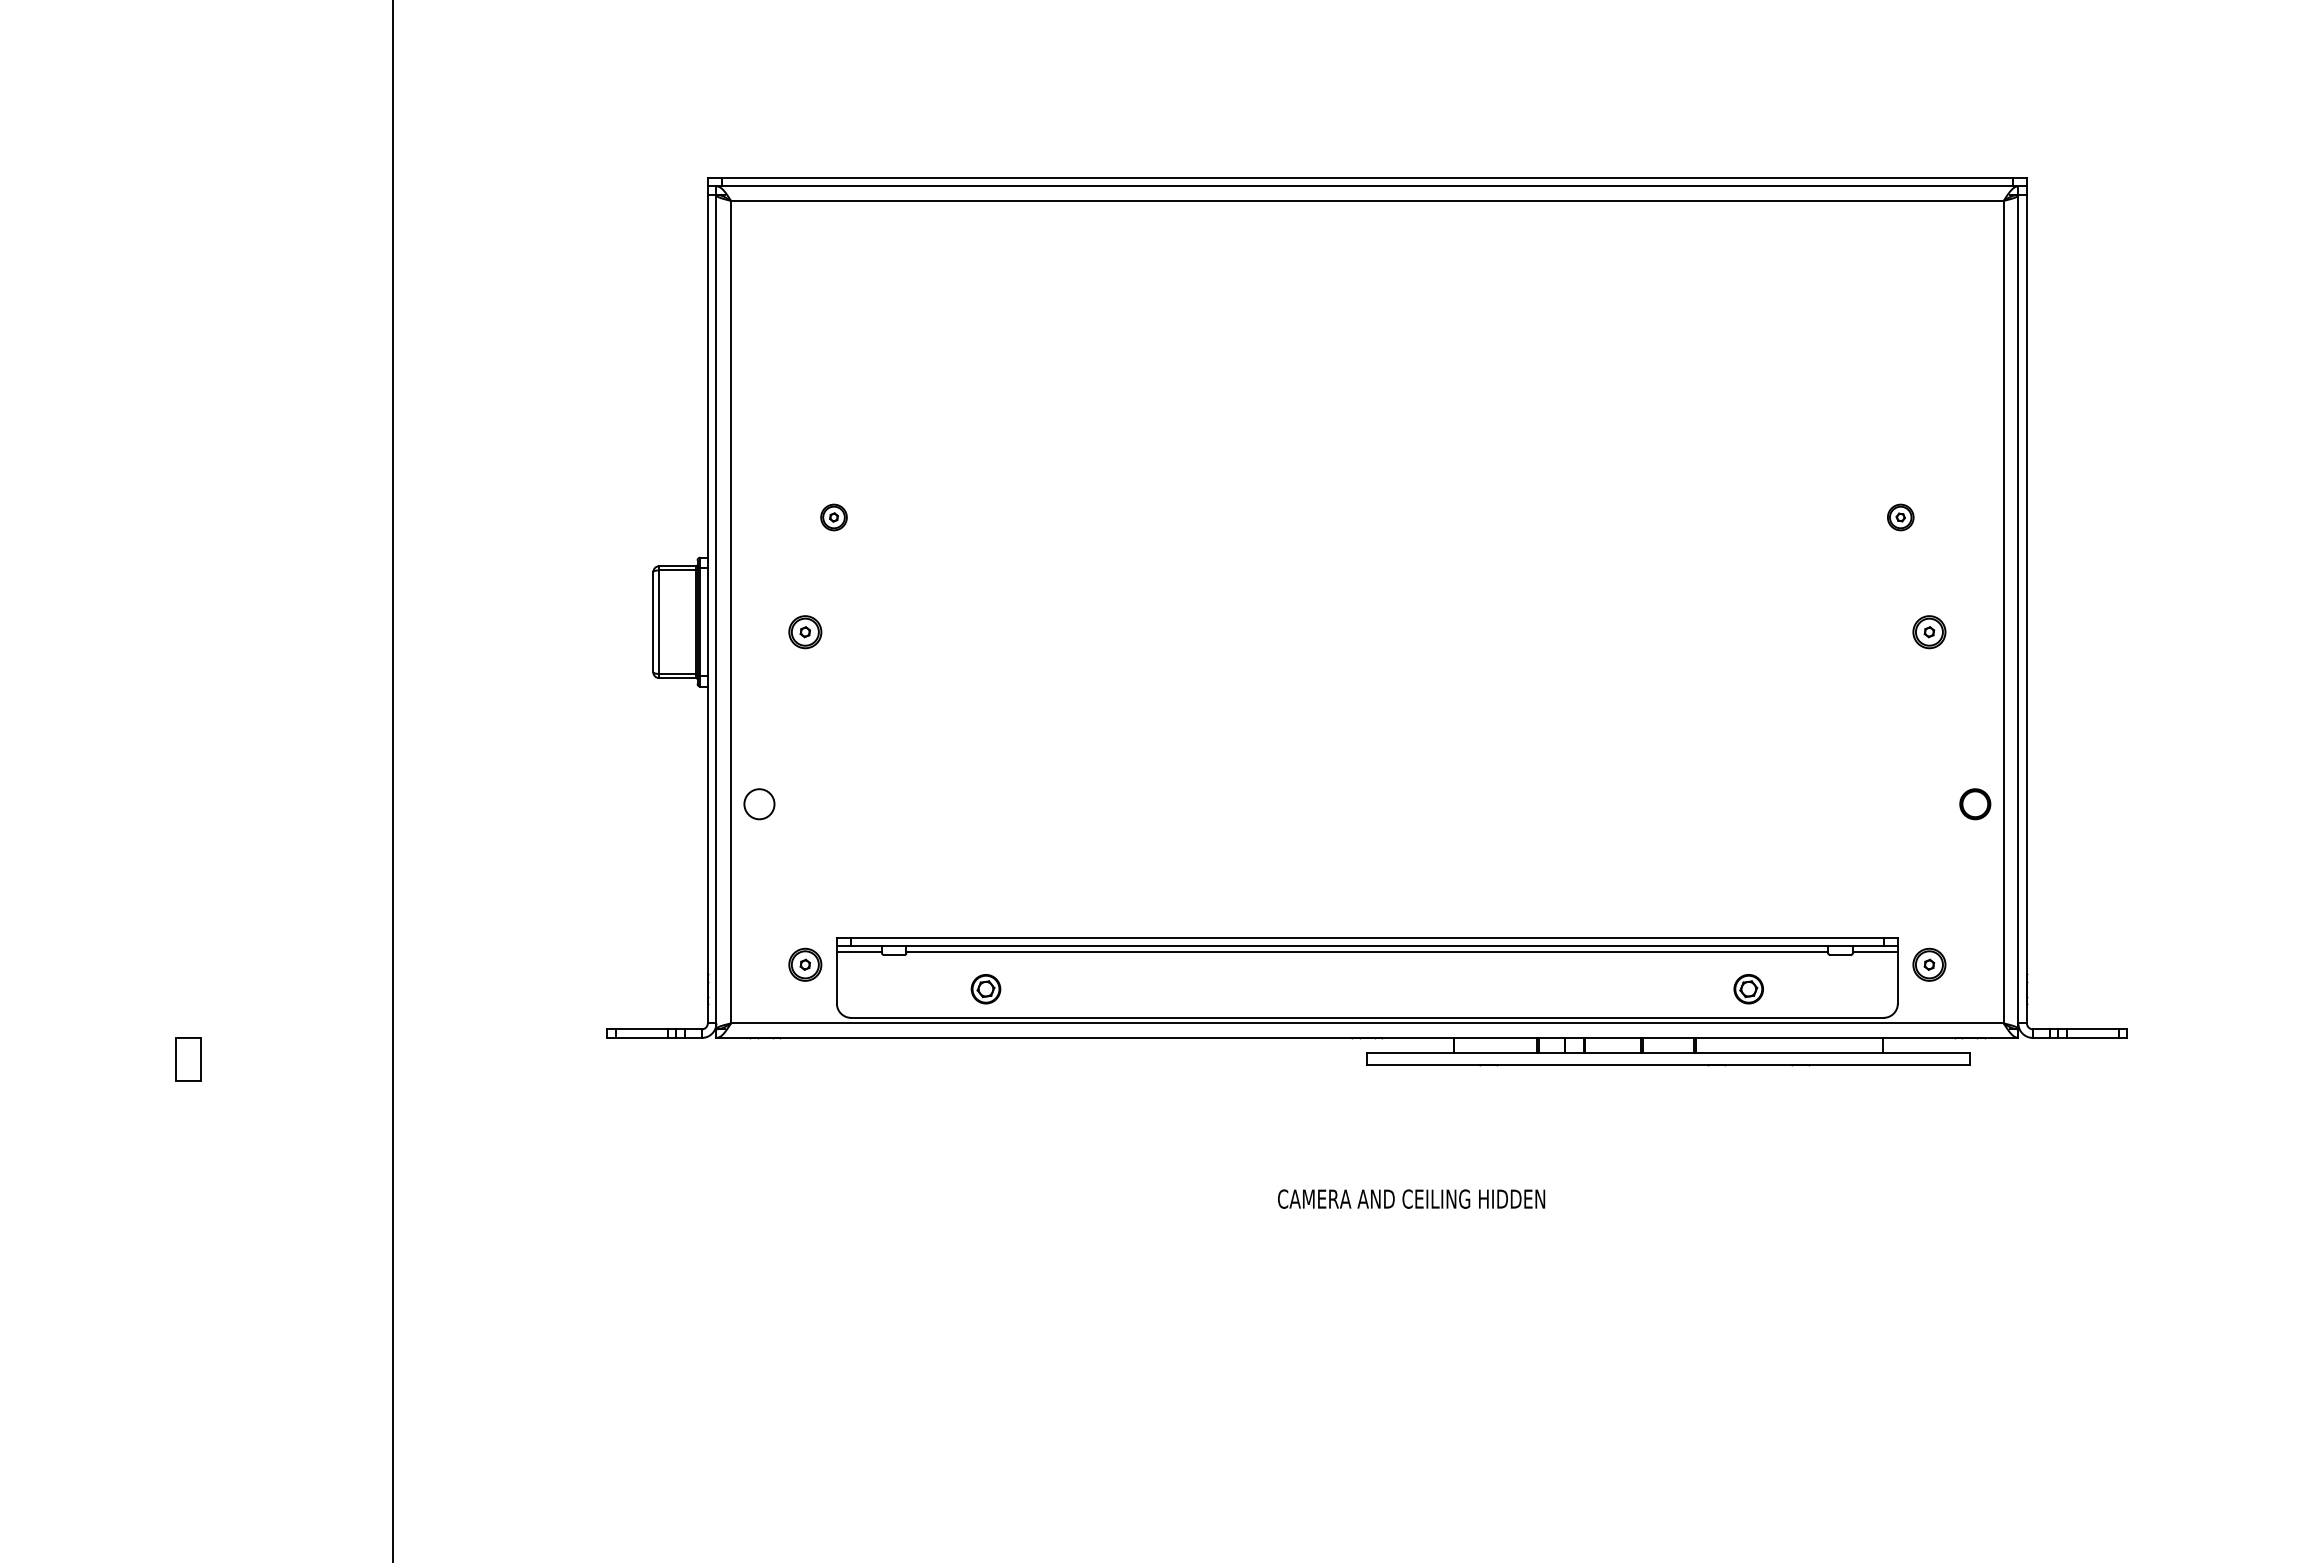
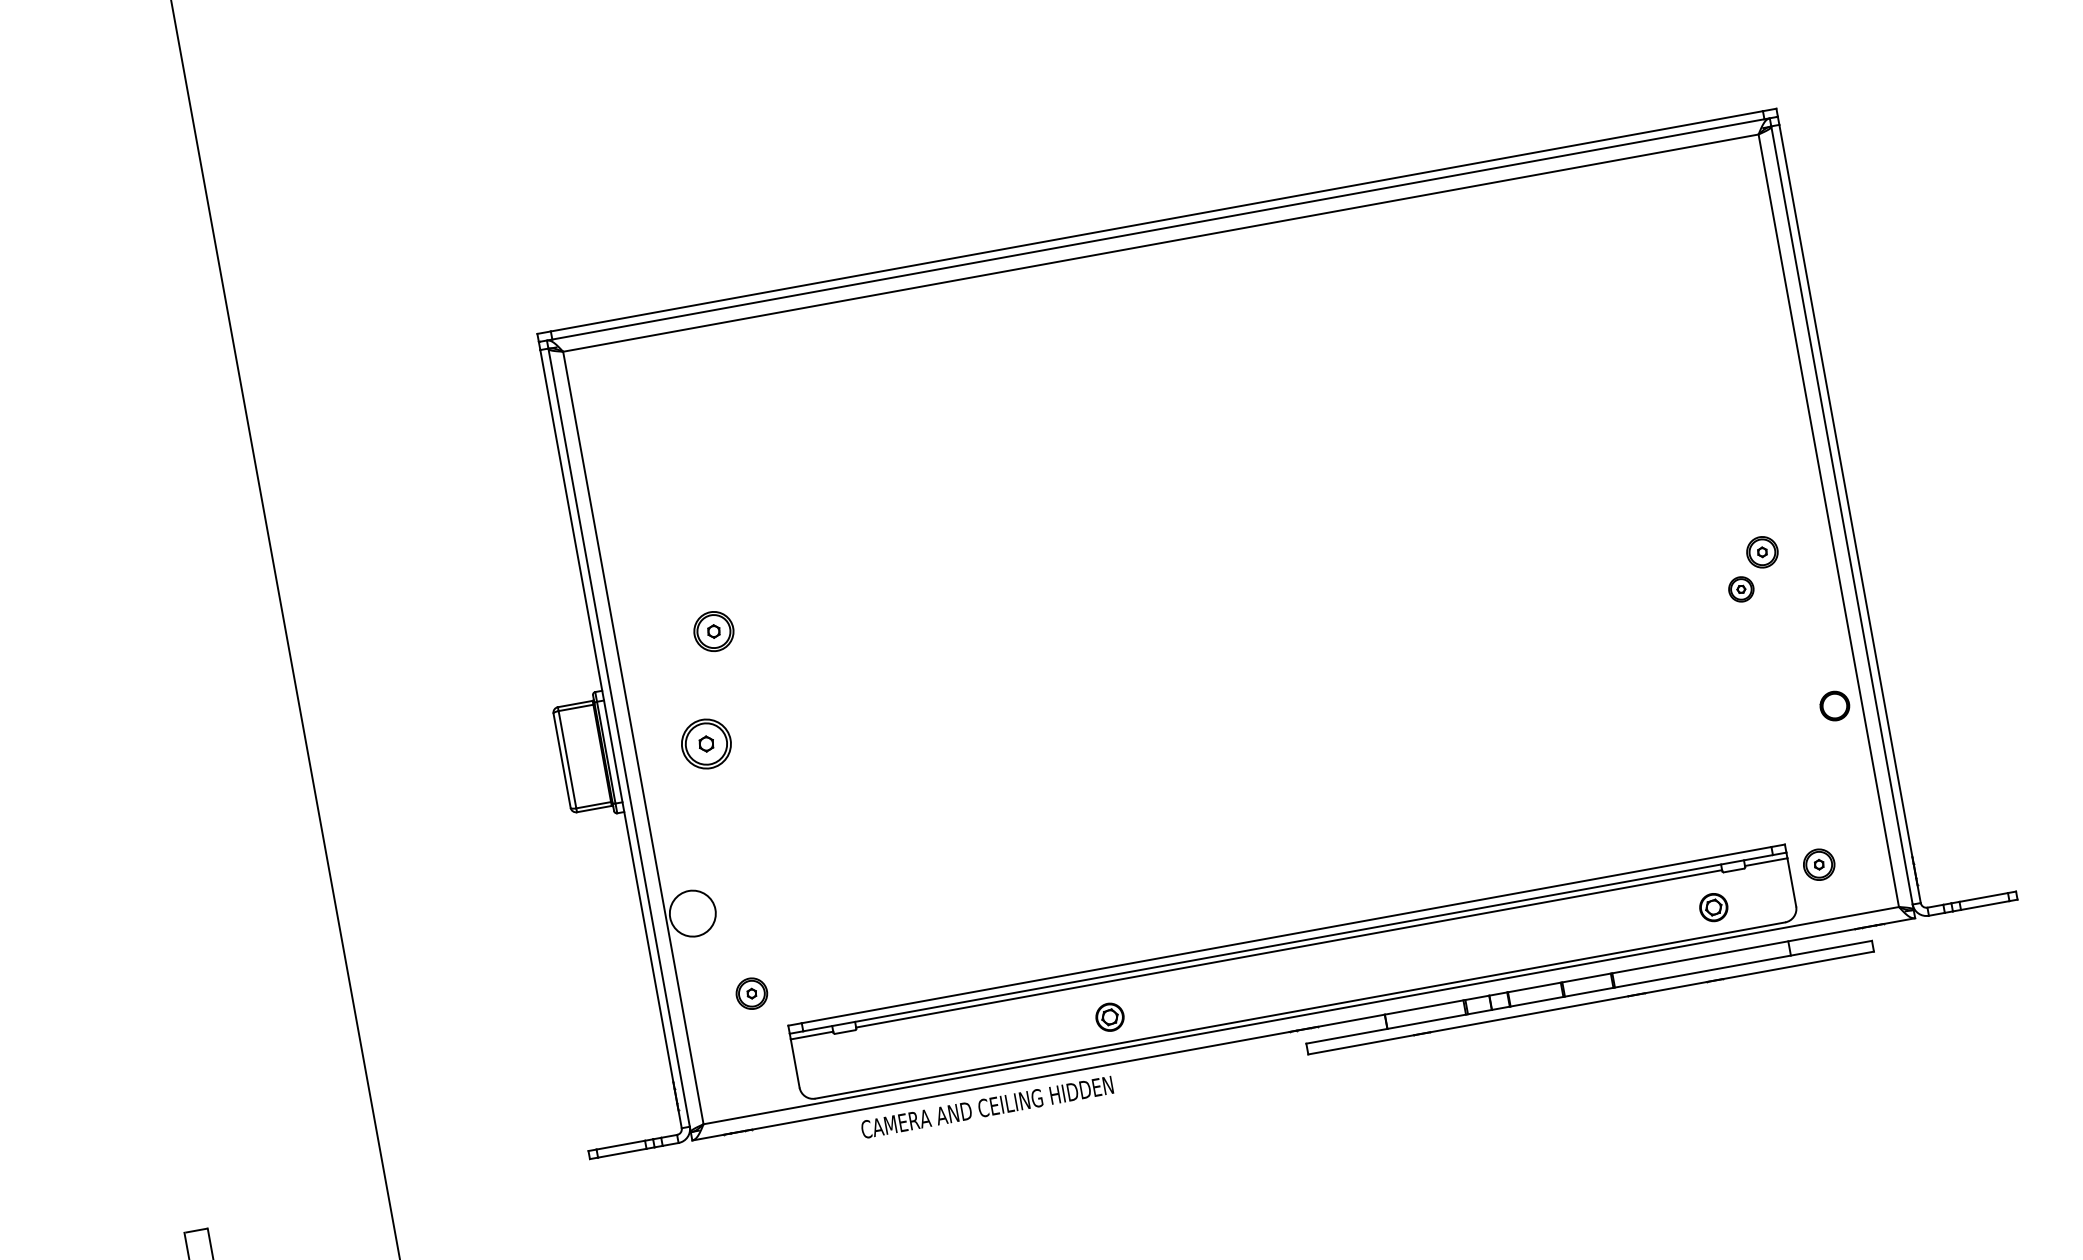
part: (833, 517) -> (713, 631), size x1.6
part: (1900, 517) -> (1741, 589), moved
part: (805, 632) -> (706, 744), size x1.6
circle: (759, 804) -> (692, 913), size x1.6
part: (805, 964) -> (751, 993), moved
part: (985, 989) -> (1109, 1017), moved
part: (1748, 989) -> (1713, 907), moved
text: (1411, 1198) -> (987, 1106), moved

